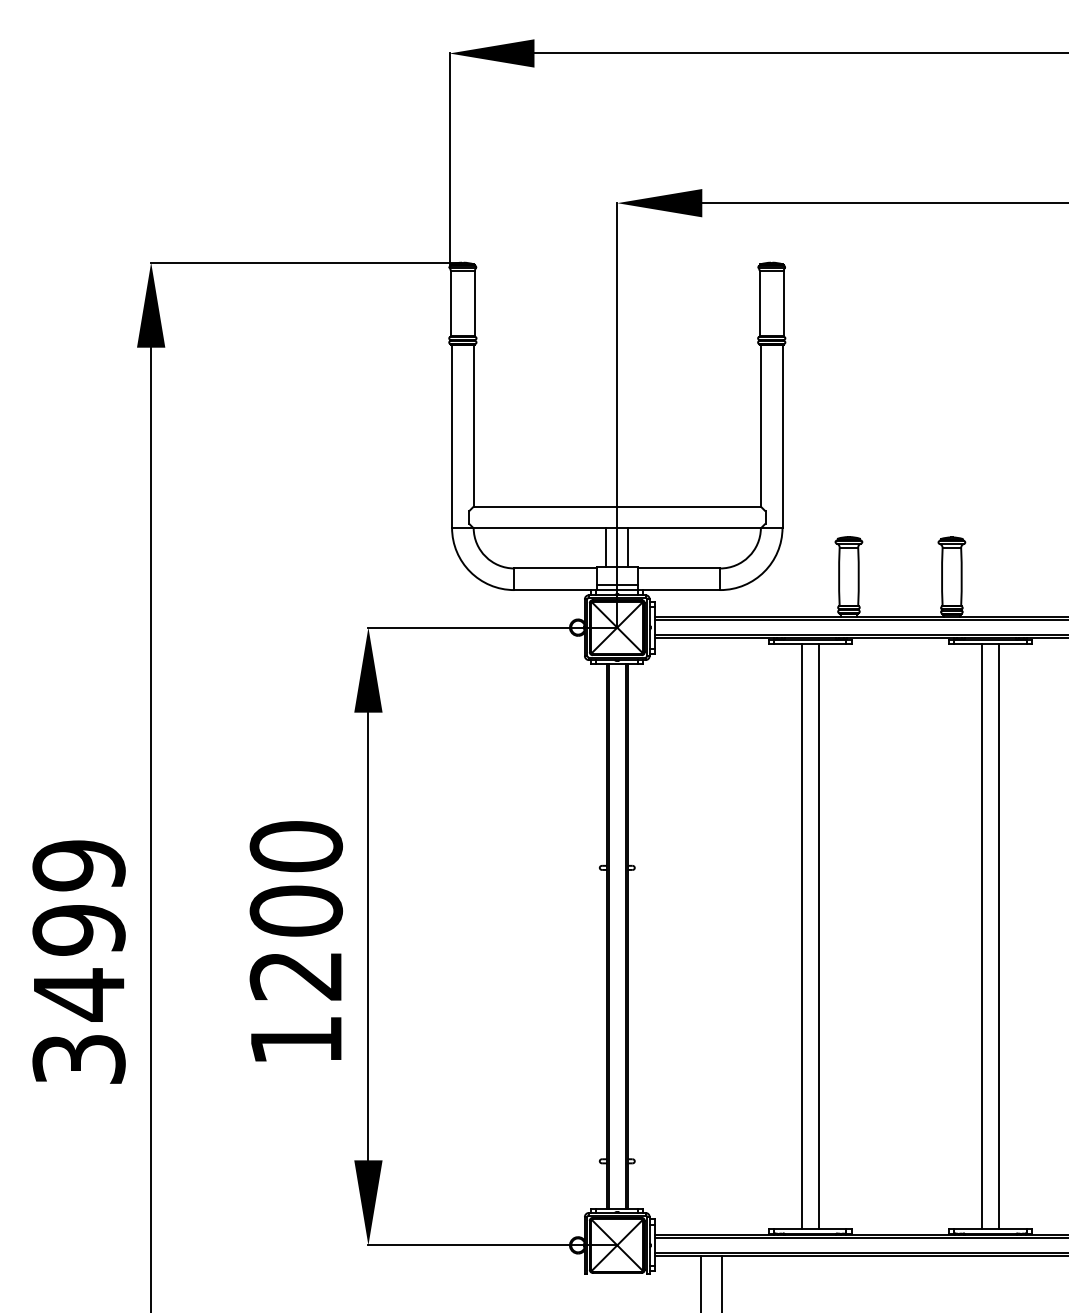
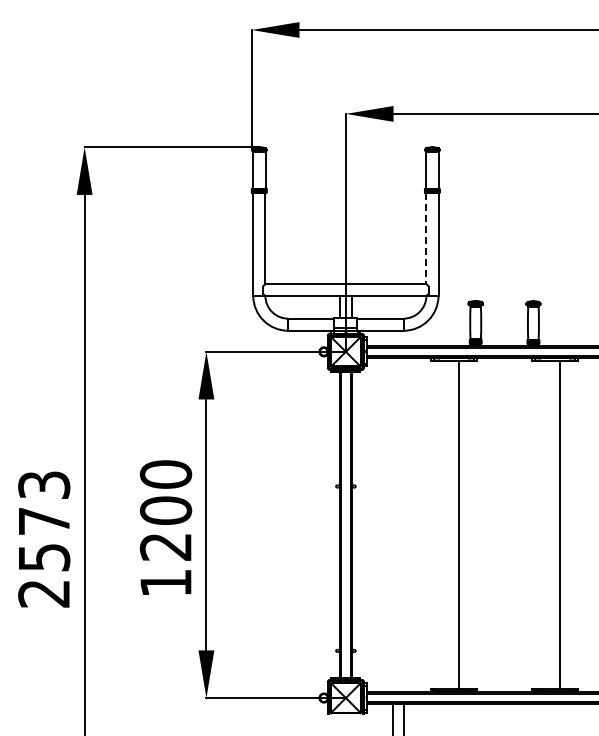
line: (761, 427) -> (426, 239), solid -> dashed
line: (802, 935) -> (449, 524), removed
line: (982, 935) -> (550, 524), removed
text: (79, 962) -> (44, 539), 3499 -> 2573

